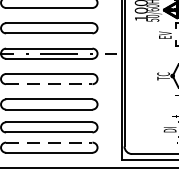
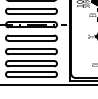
line: (49, 83) -> (31, 40), dashed -> solid
line: (49, 142) -> (31, 71), dashed -> solid

